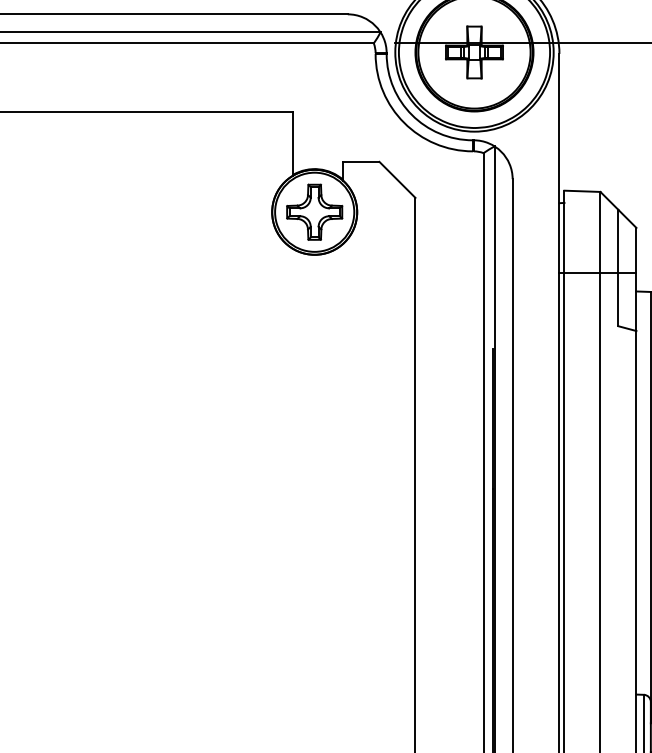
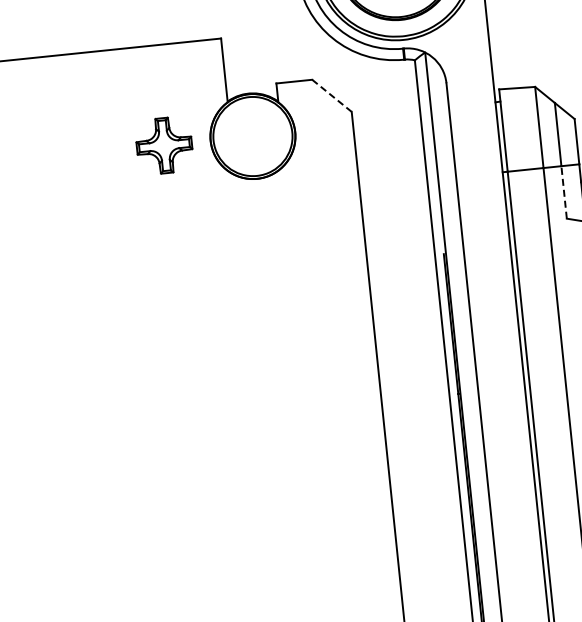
line: (397, 180) -> (332, 96), solid -> dashed
part: (314, 211) -> (164, 144), moved
line: (618, 299) -> (564, 192), solid -> dashed

